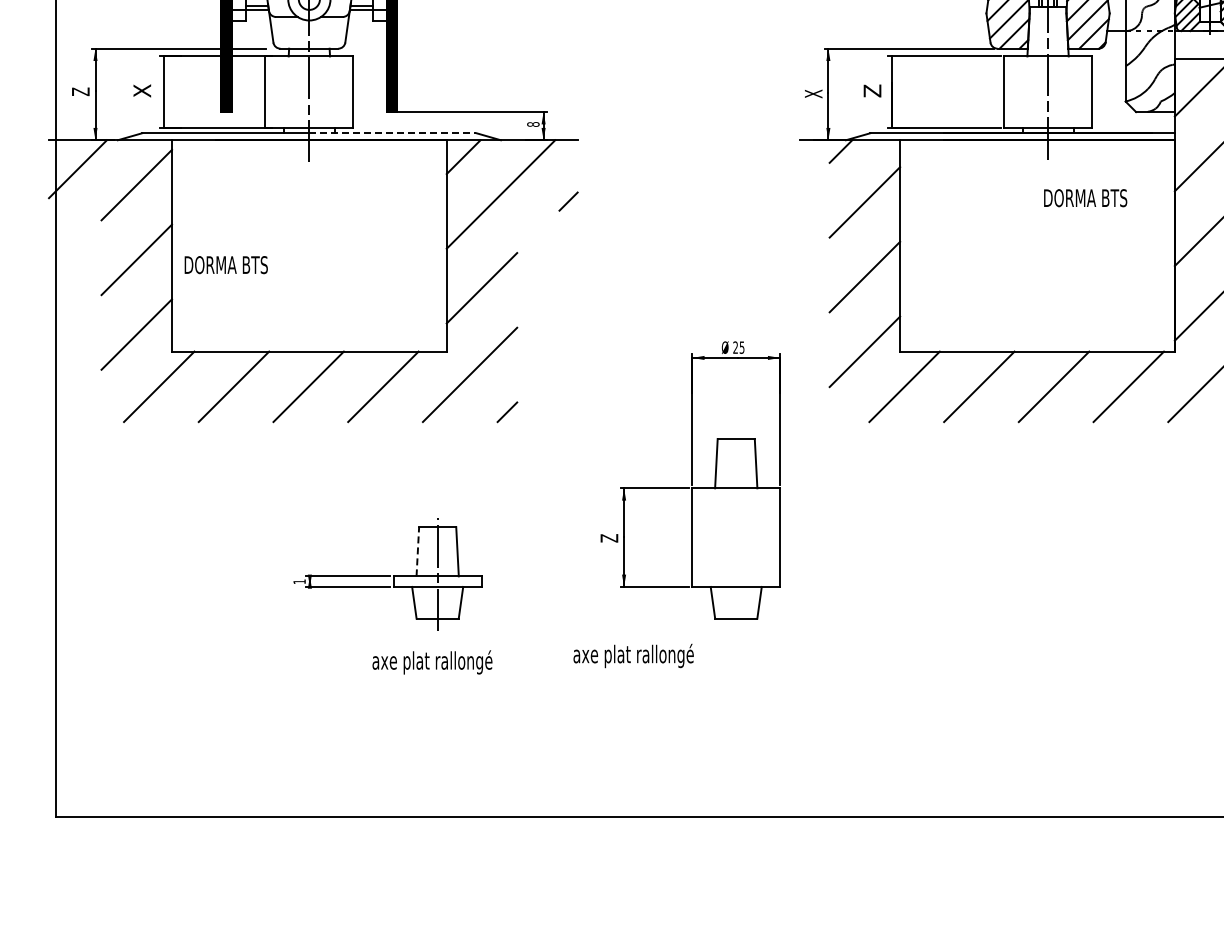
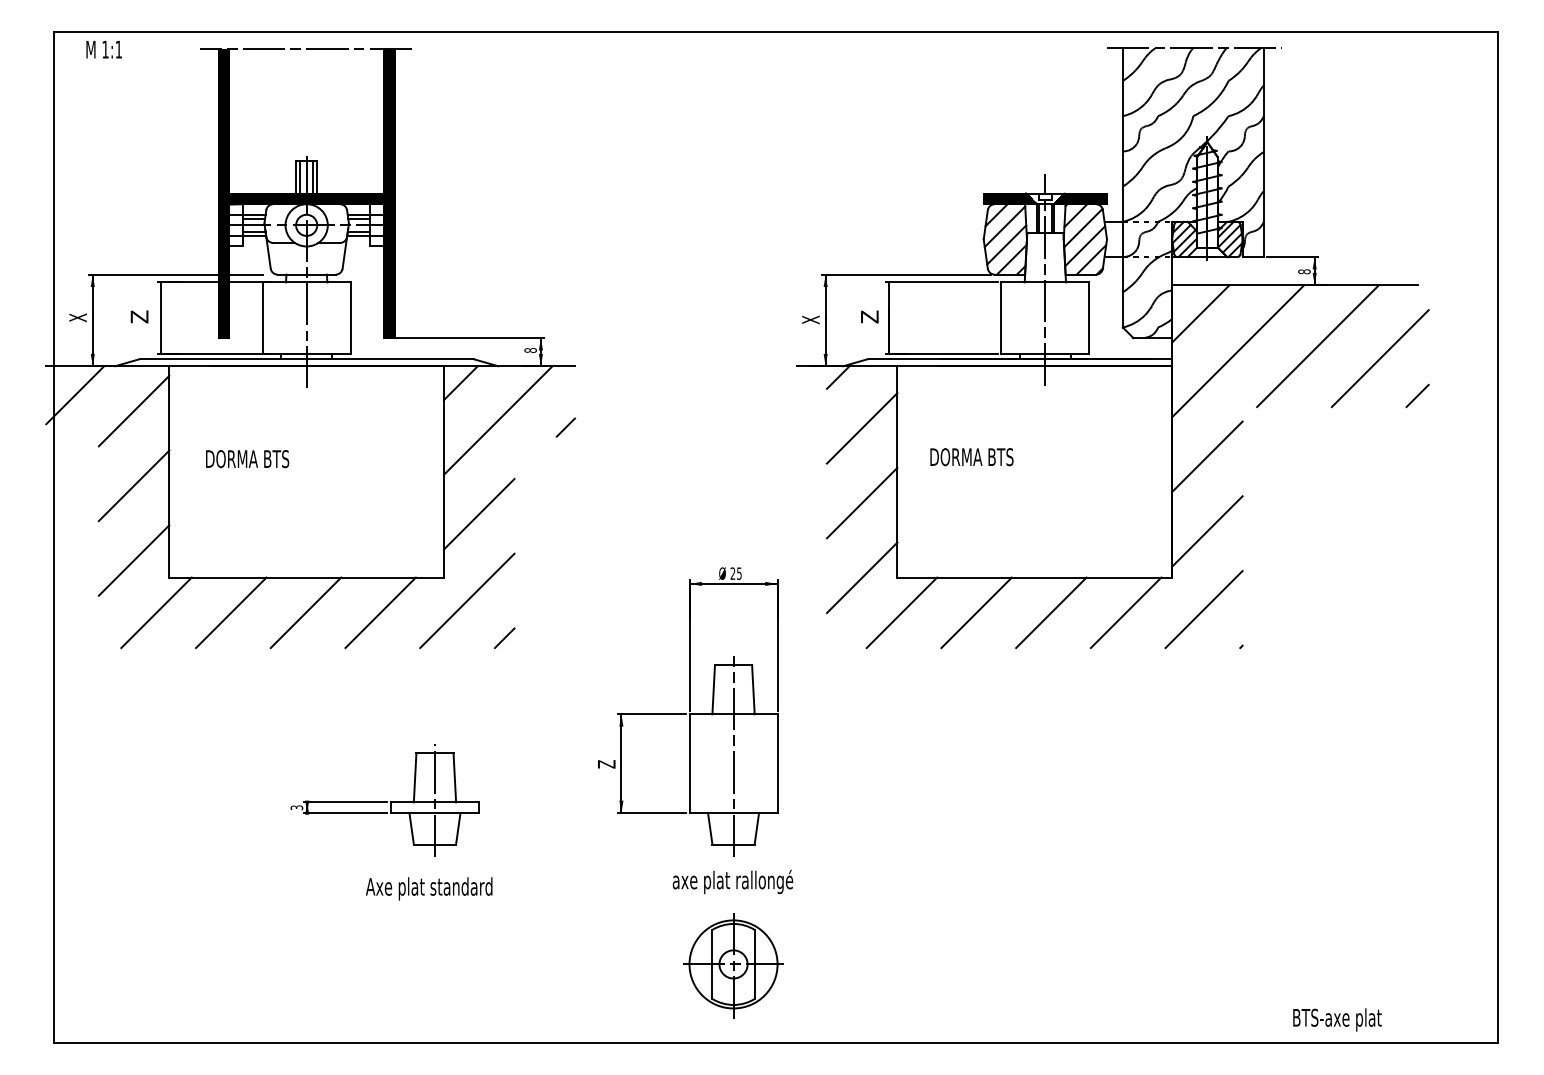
text: (142, 90) -> (139, 316), X -> Z
text: (80, 91) -> (77, 317), Z -> X
line: (393, 133) -> (390, 359), dashed -> solid
text: (1085, 198) -> (971, 457), moved
text: (226, 265) -> (247, 459), moved
line: (736, 530) -> (733, 756), added
line: (418, 551) -> (415, 777), dashed -> solid
text: (299, 581) -> (296, 807), 1 -> 3
text: (633, 655) -> (732, 881), moved
text: (432, 662) -> (429, 888), axe plat rallongé -> Axe plat standard
part: (736, 739) -> (733, 965), added

